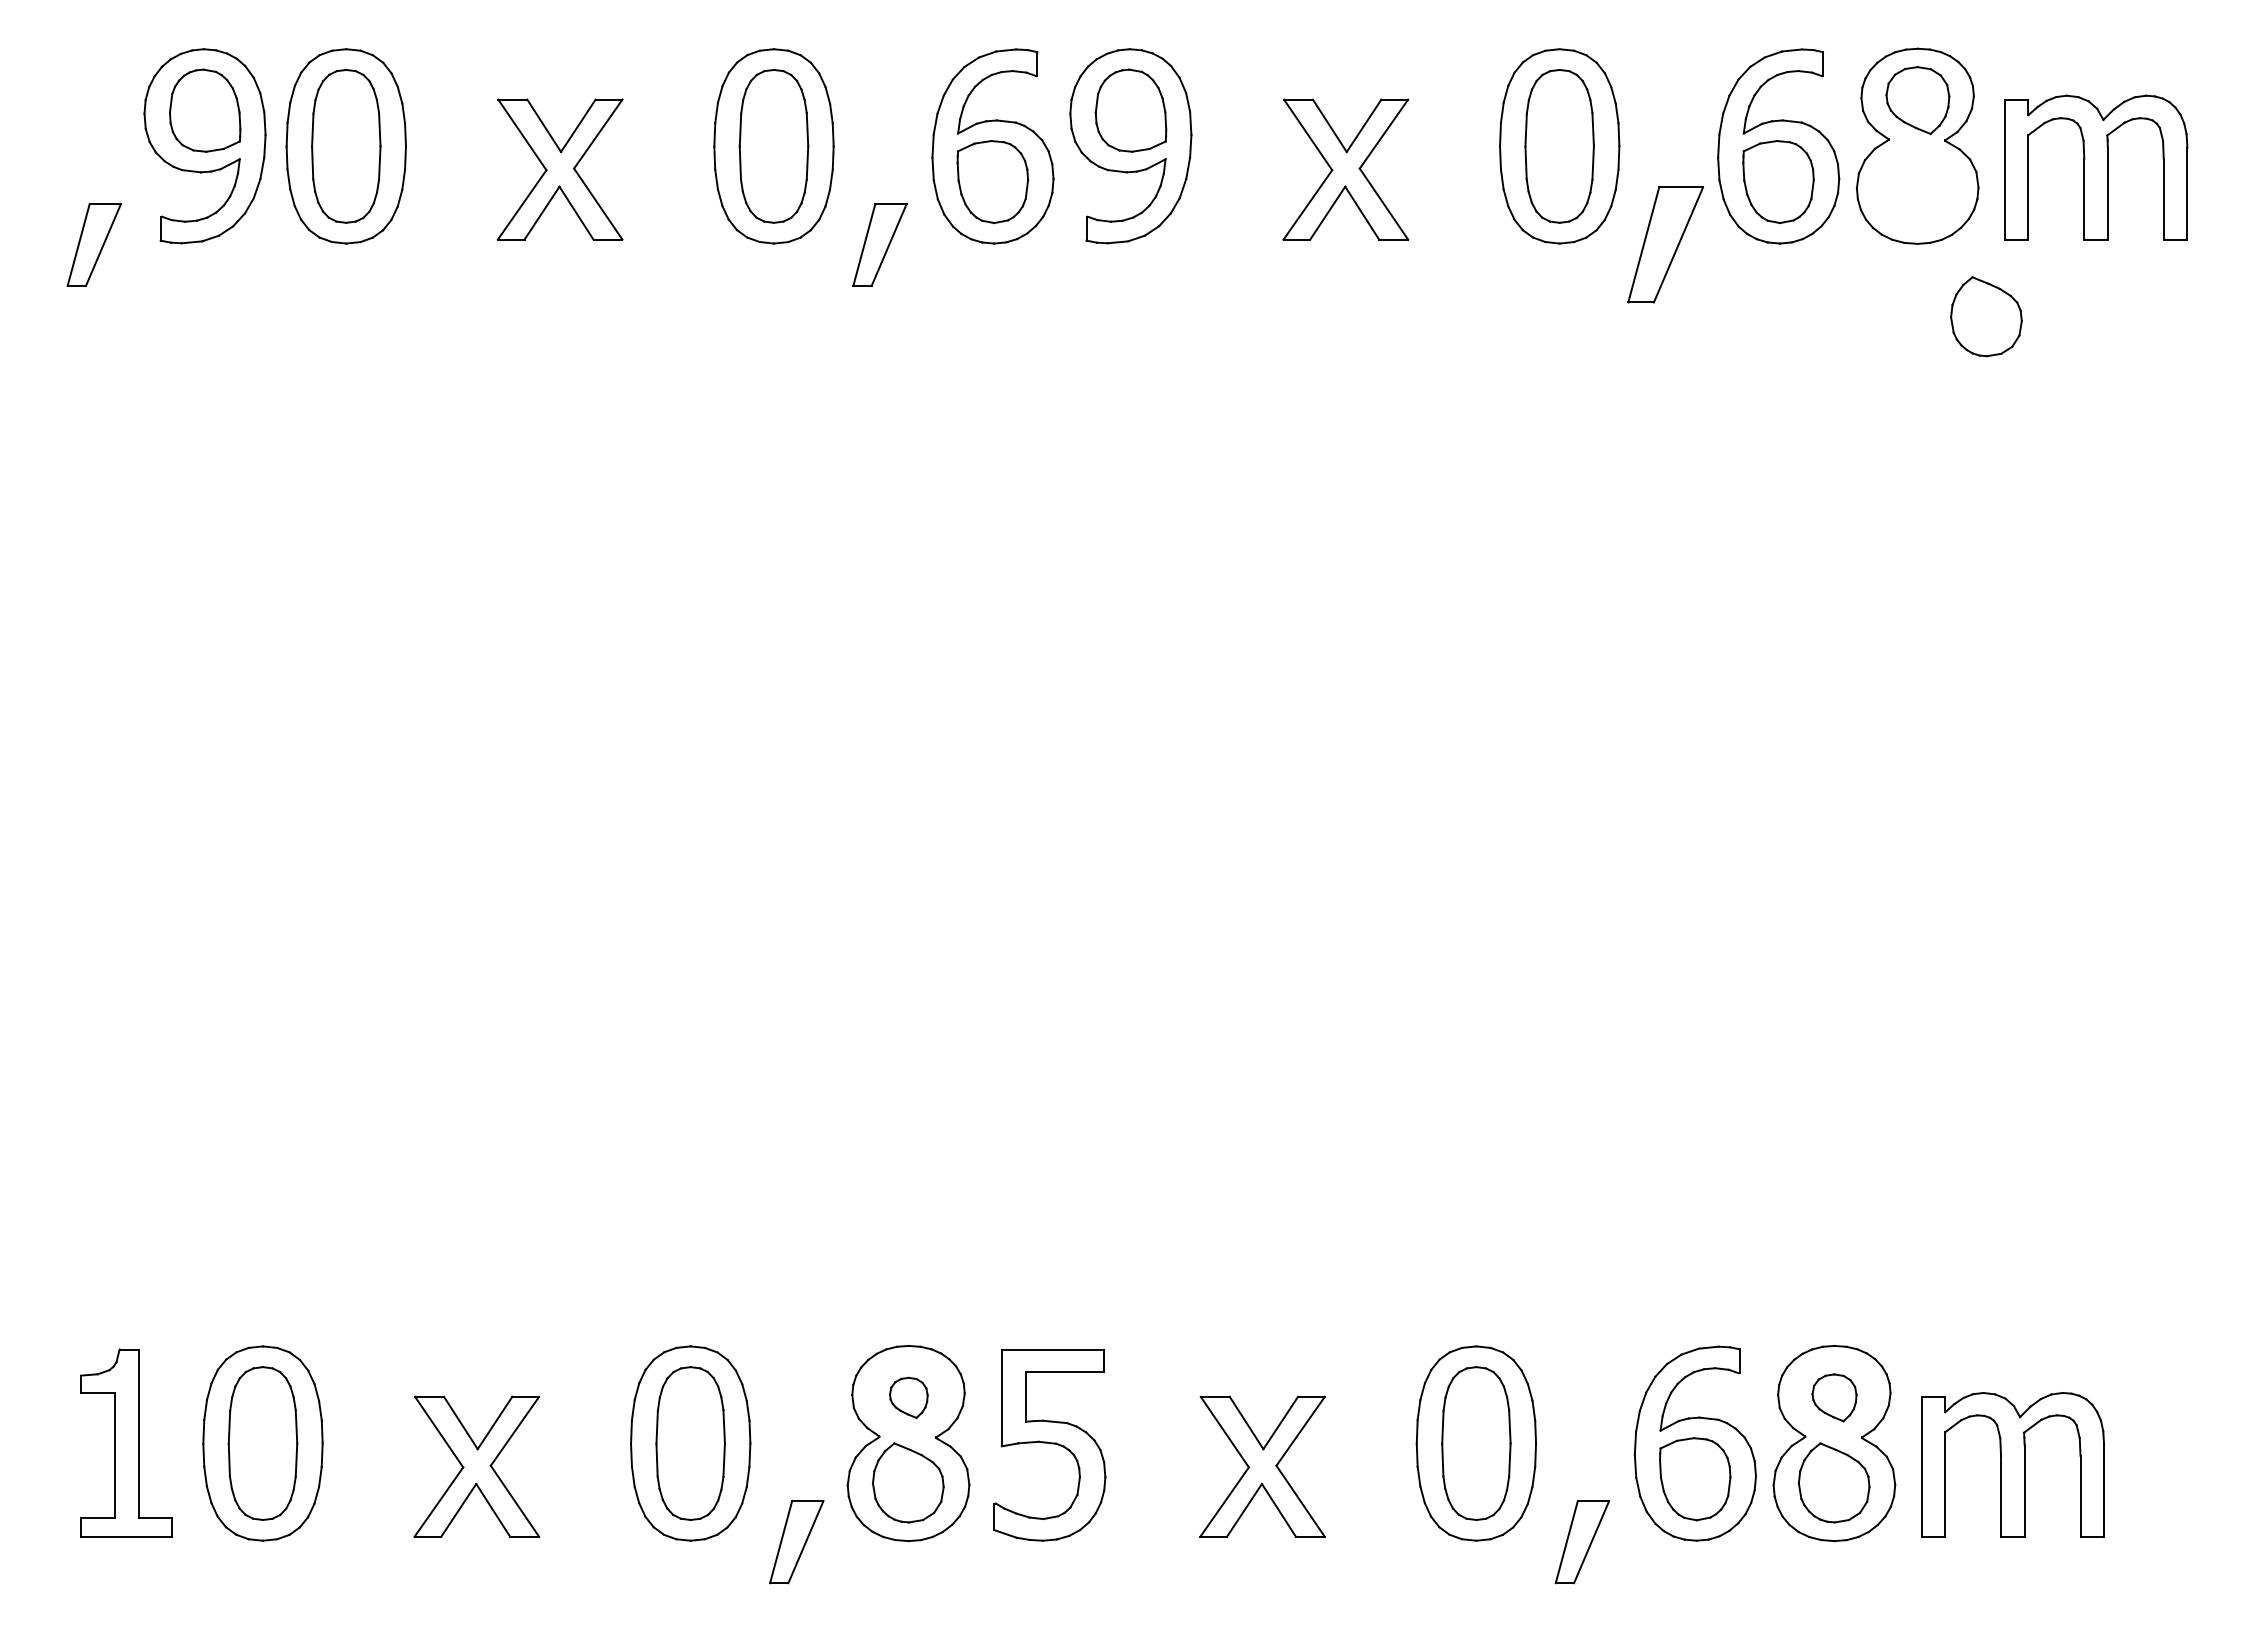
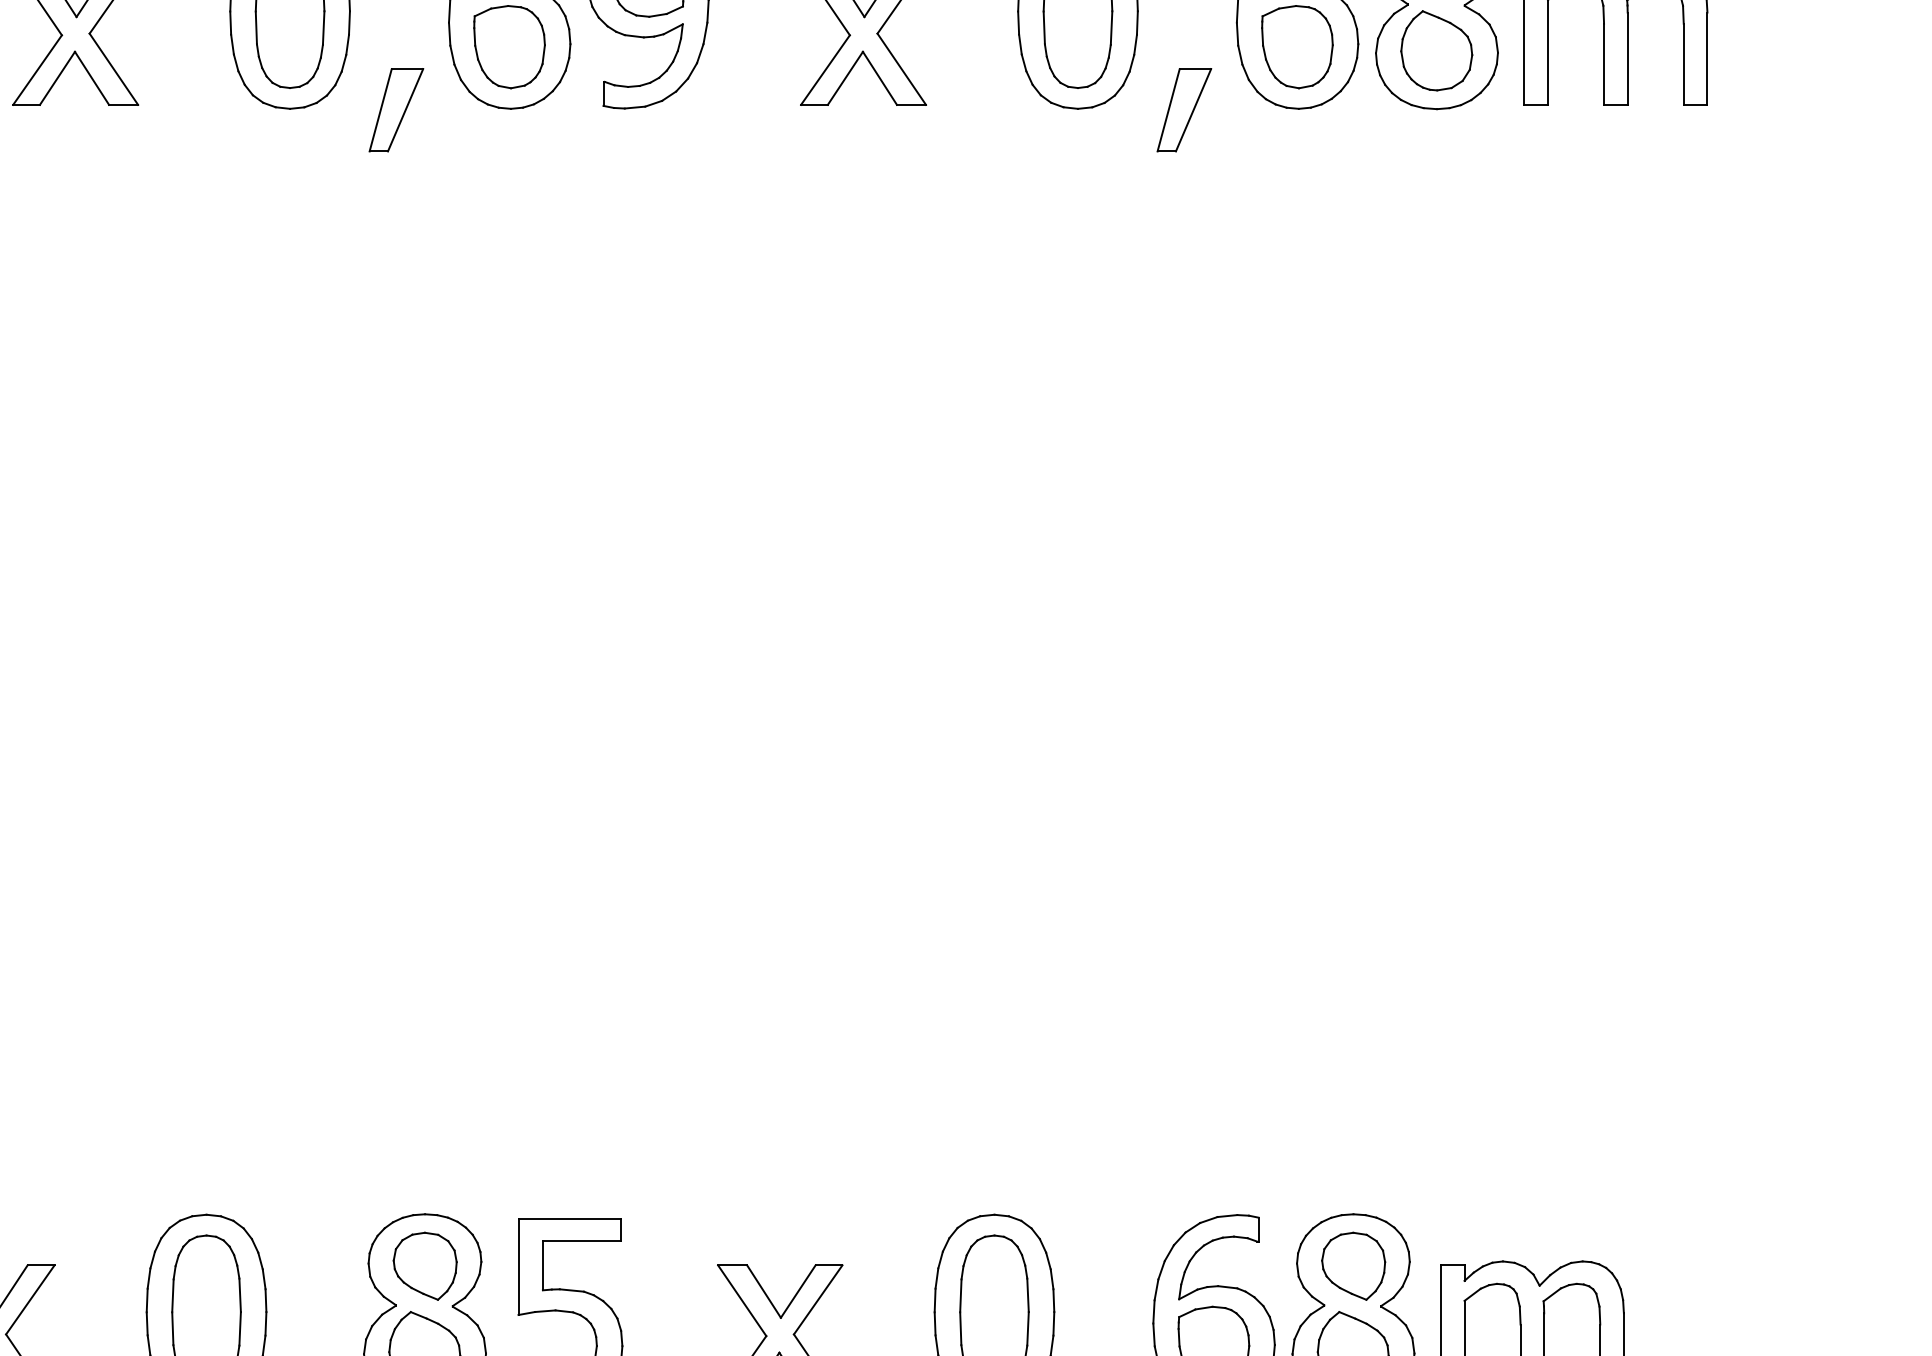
part: (1665, 244) -> (1184, 109), size x0.71
part: (1986, 316) -> (1436, 50), moved
part: (908, 1397) -> (424, 1266), size x1.67
part: (1834, 1397) -> (1353, 1266), size x1.43

